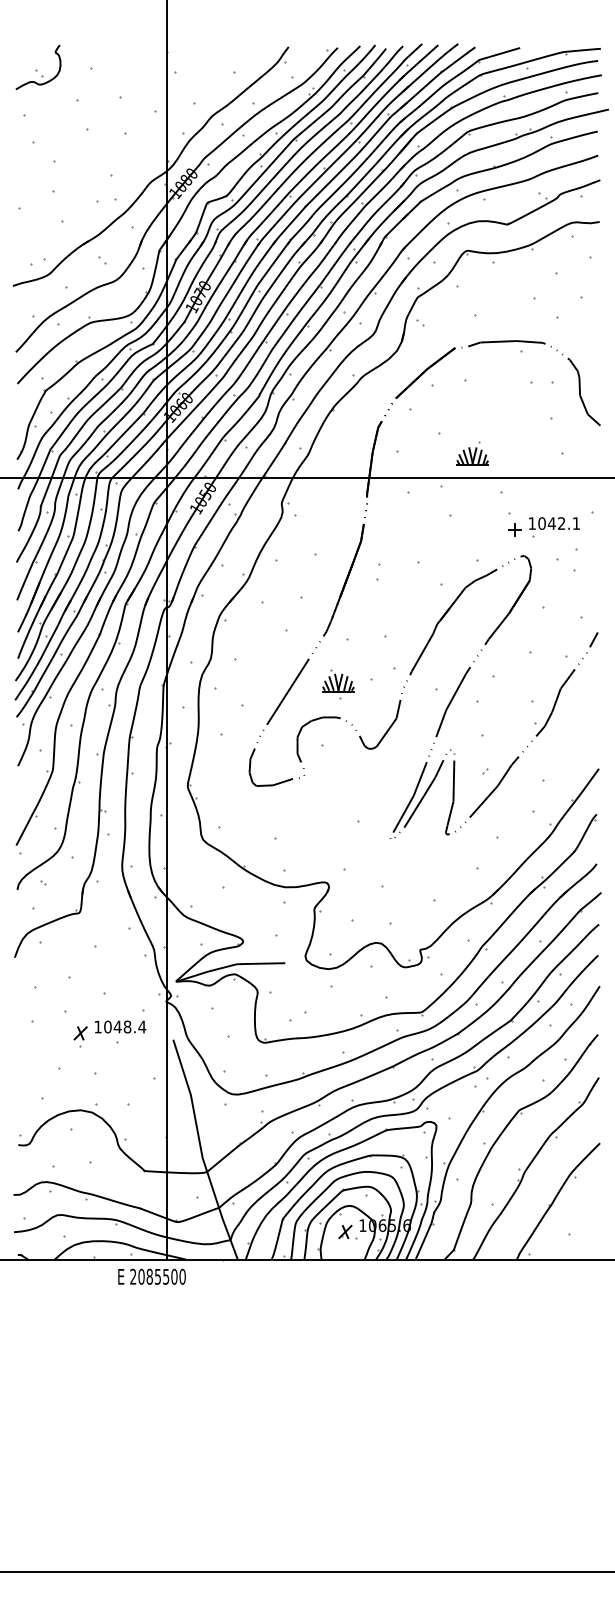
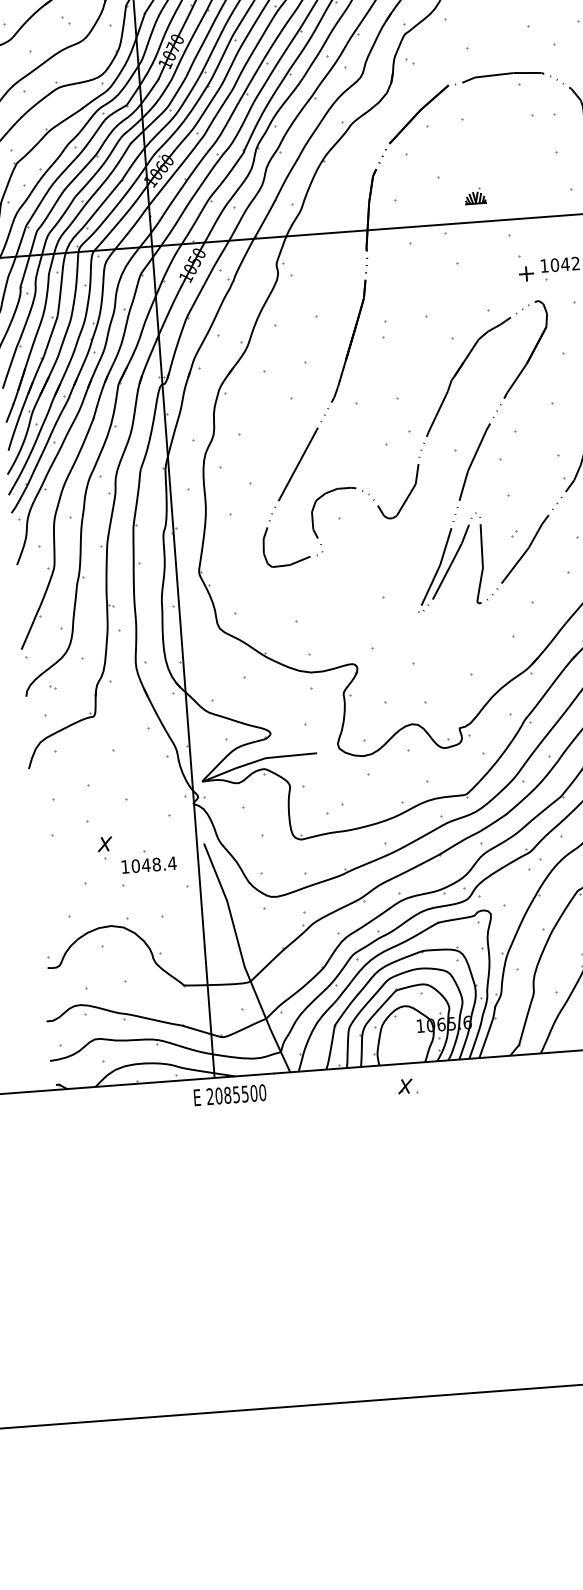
part: (472, 453) -> (475, 196), size x0.6
part: (338, 684) -> (351, 452), removed
text: (120, 1026) -> (149, 864), moved
part: (347, 1231) -> (407, 1085), moved
text: (151, 1276) -> (229, 1094), moved

